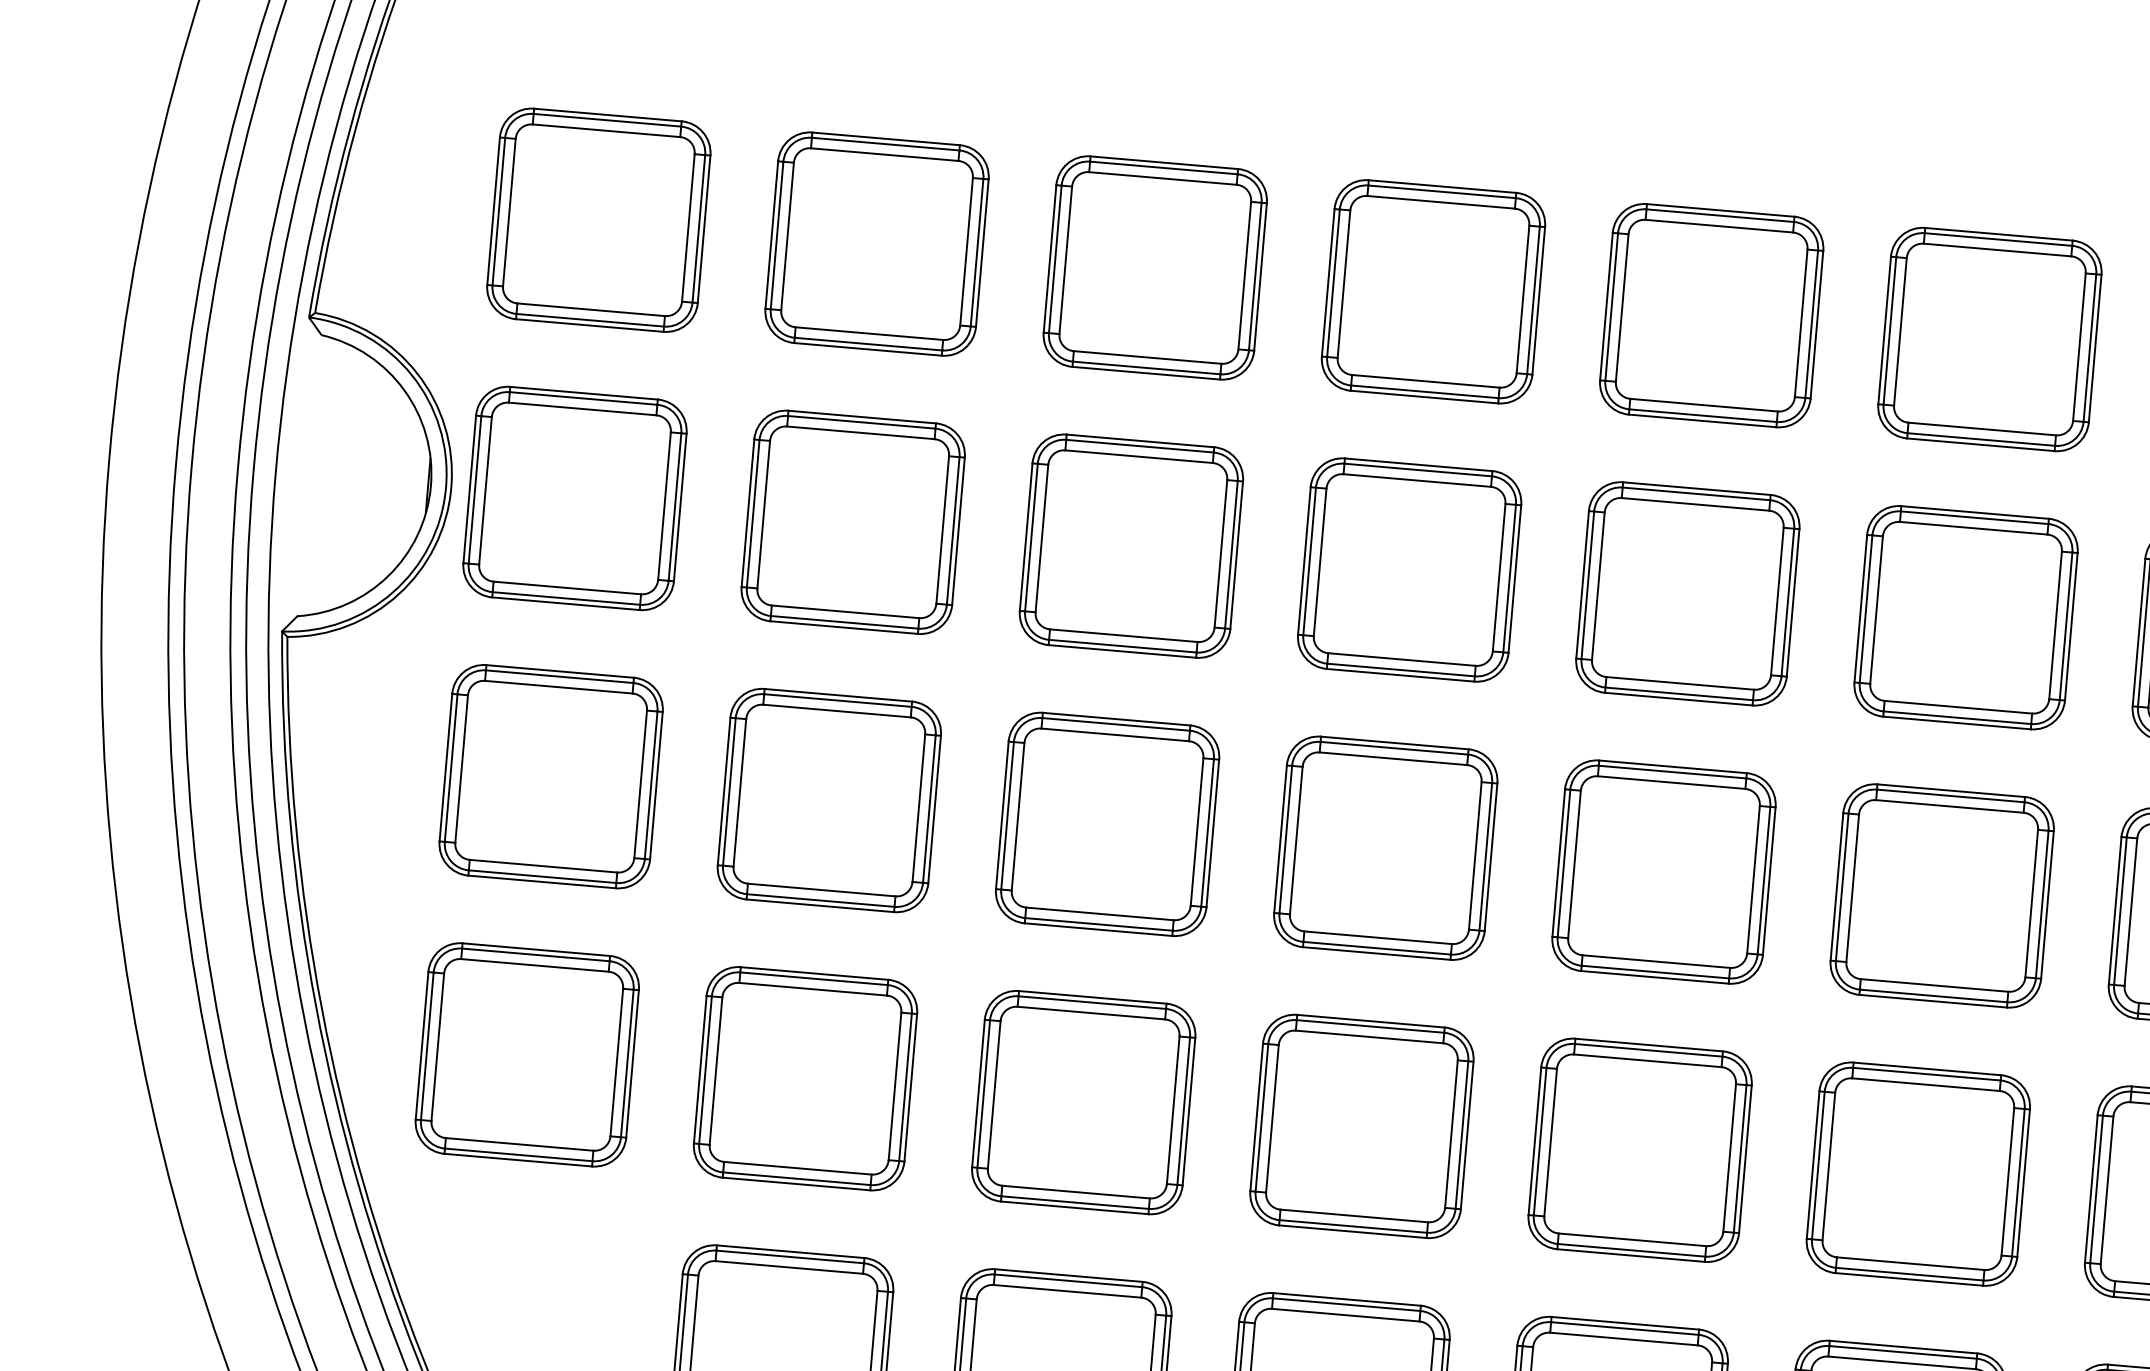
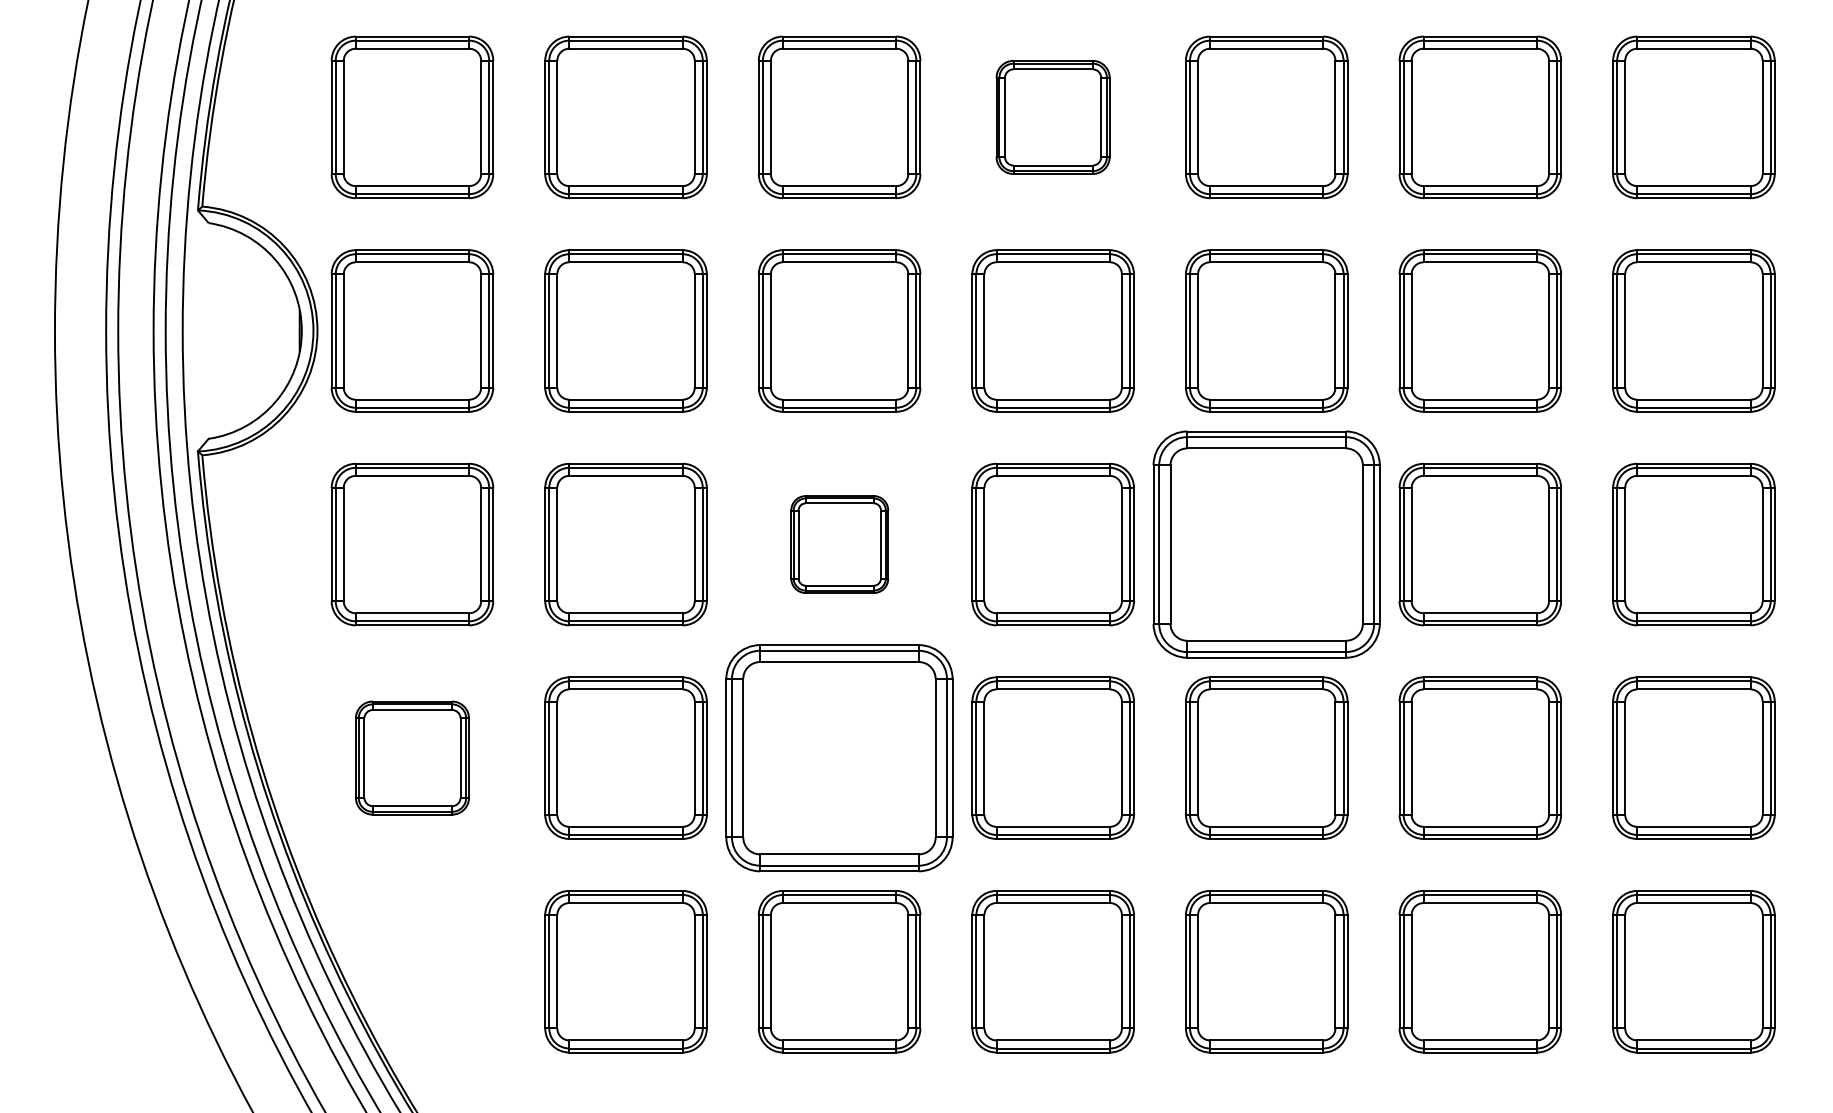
part: (1432, 291) -> (1052, 117), size x0.7
part: (1107, 824) -> (839, 544), size x0.6
part: (1663, 871) -> (1266, 544), size x1.4
part: (527, 1054) -> (412, 757), size x0.7
part: (1083, 1101) -> (839, 757), size x1.4

